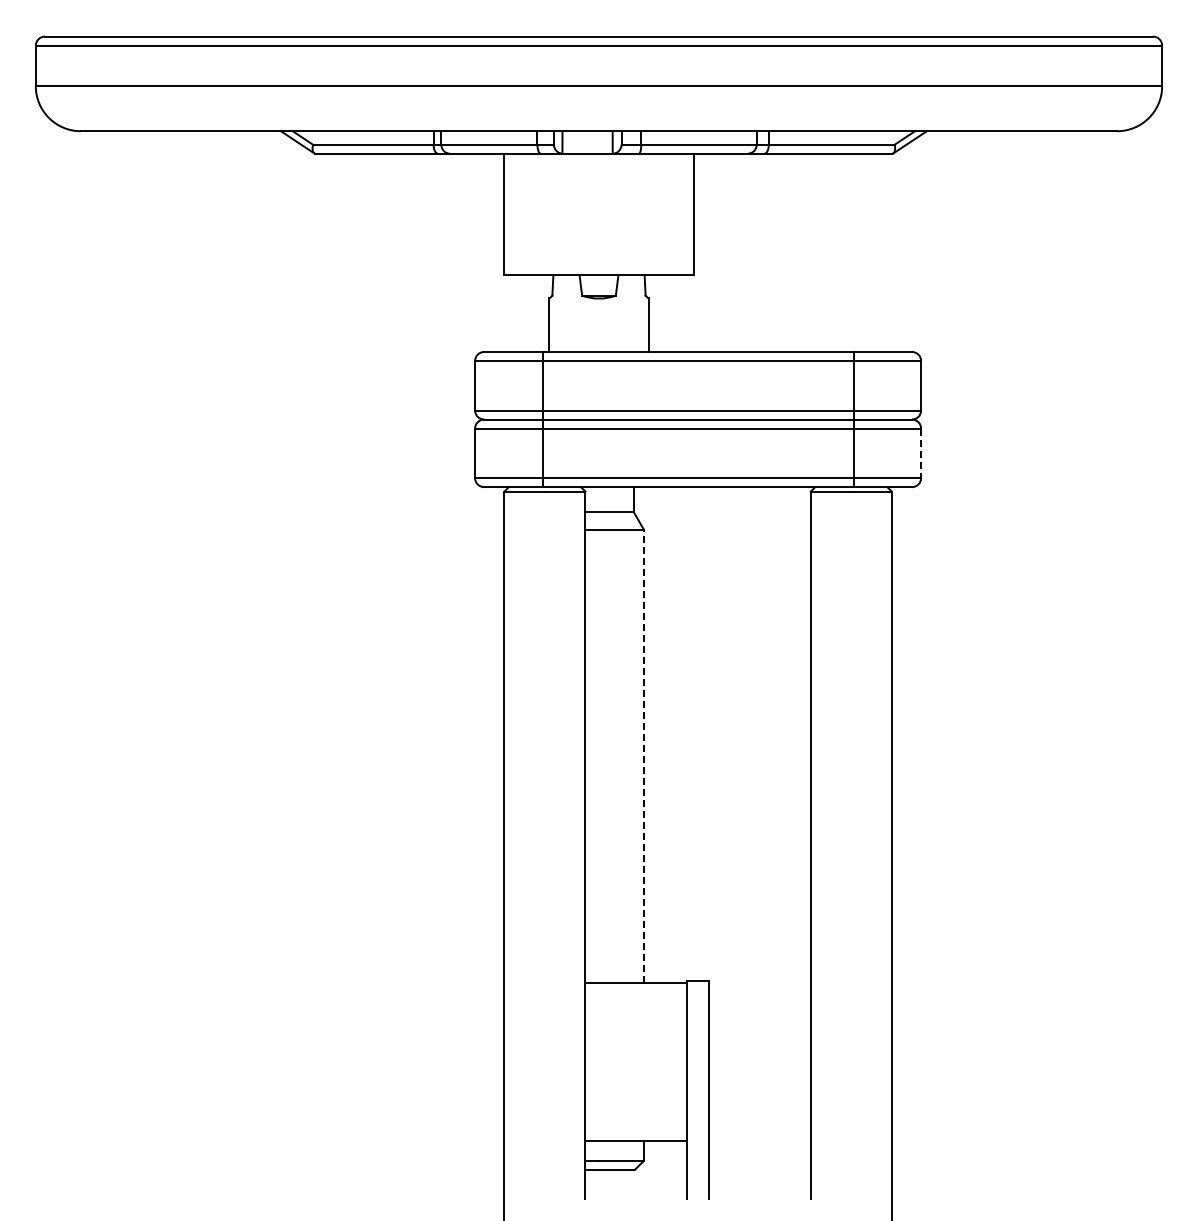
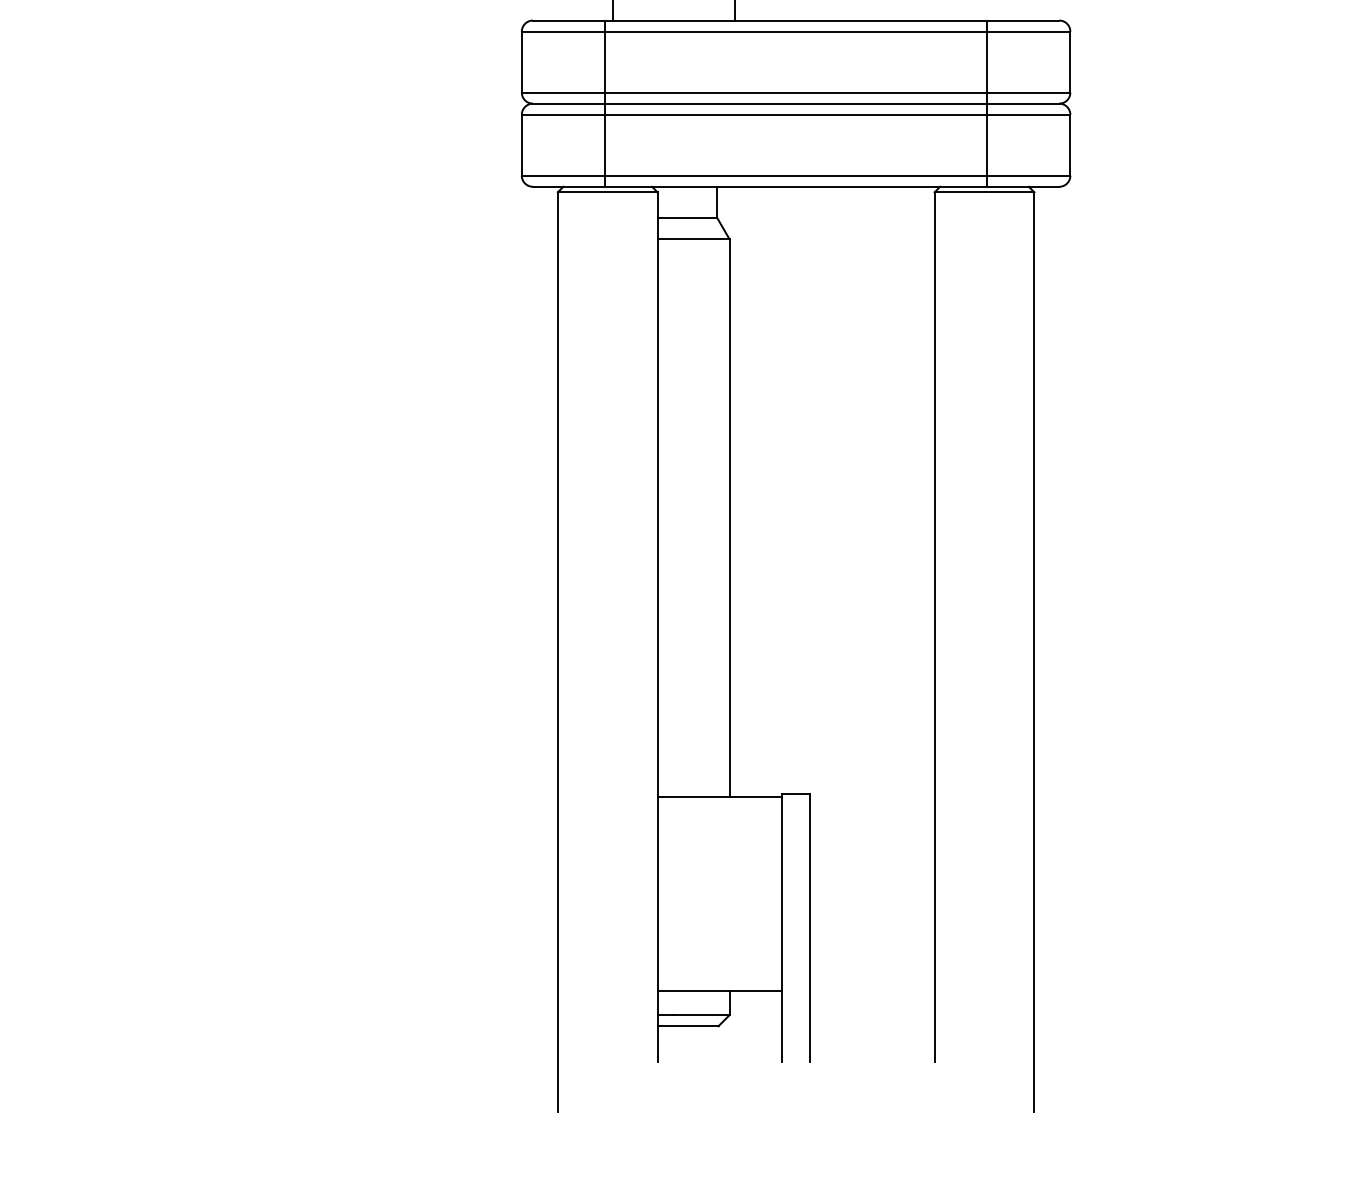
line: (921, 453) -> (1070, 145), dashed -> solid
line: (644, 756) -> (730, 518), dashed -> solid

